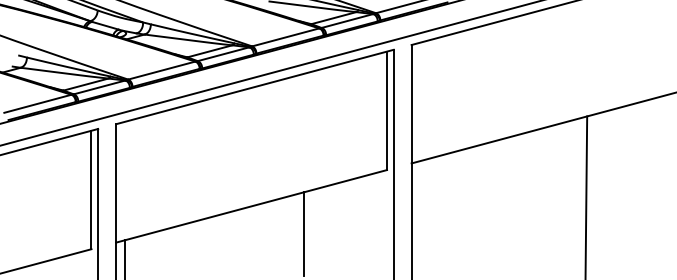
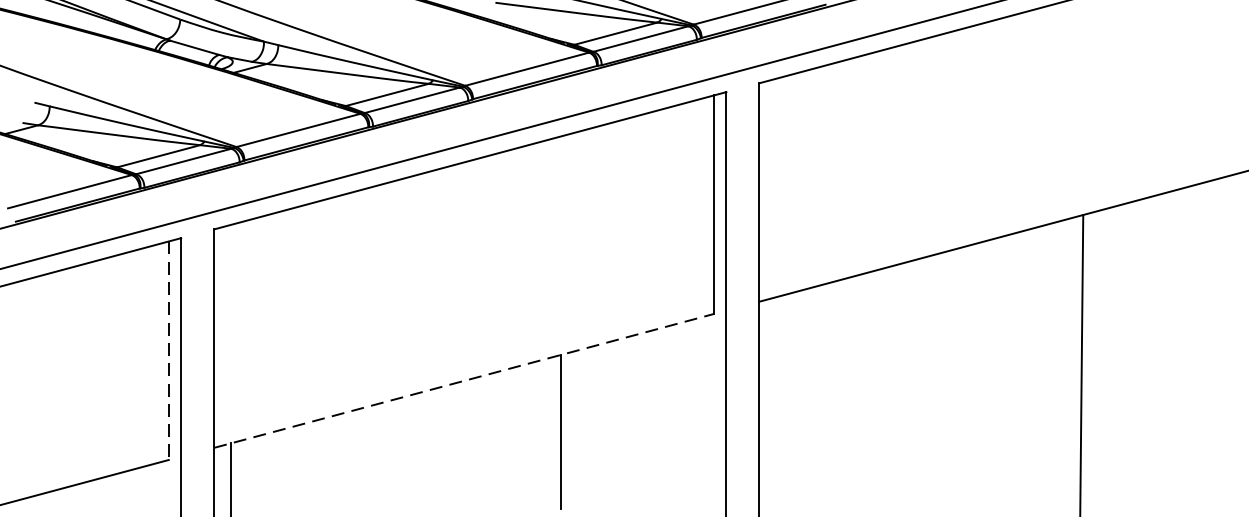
line: (91, 190) -> (168, 351), solid -> dashed
line: (252, 206) -> (465, 381), solid -> dashed

